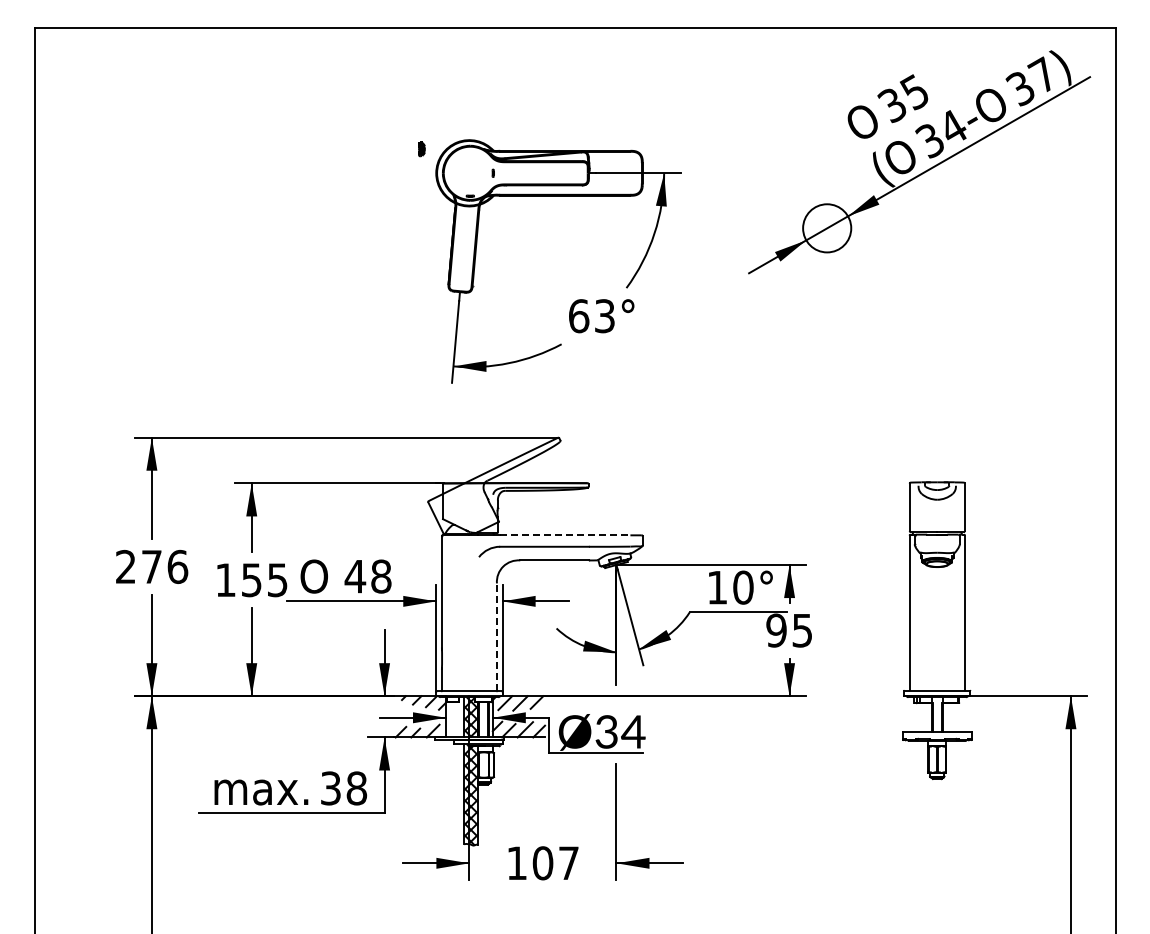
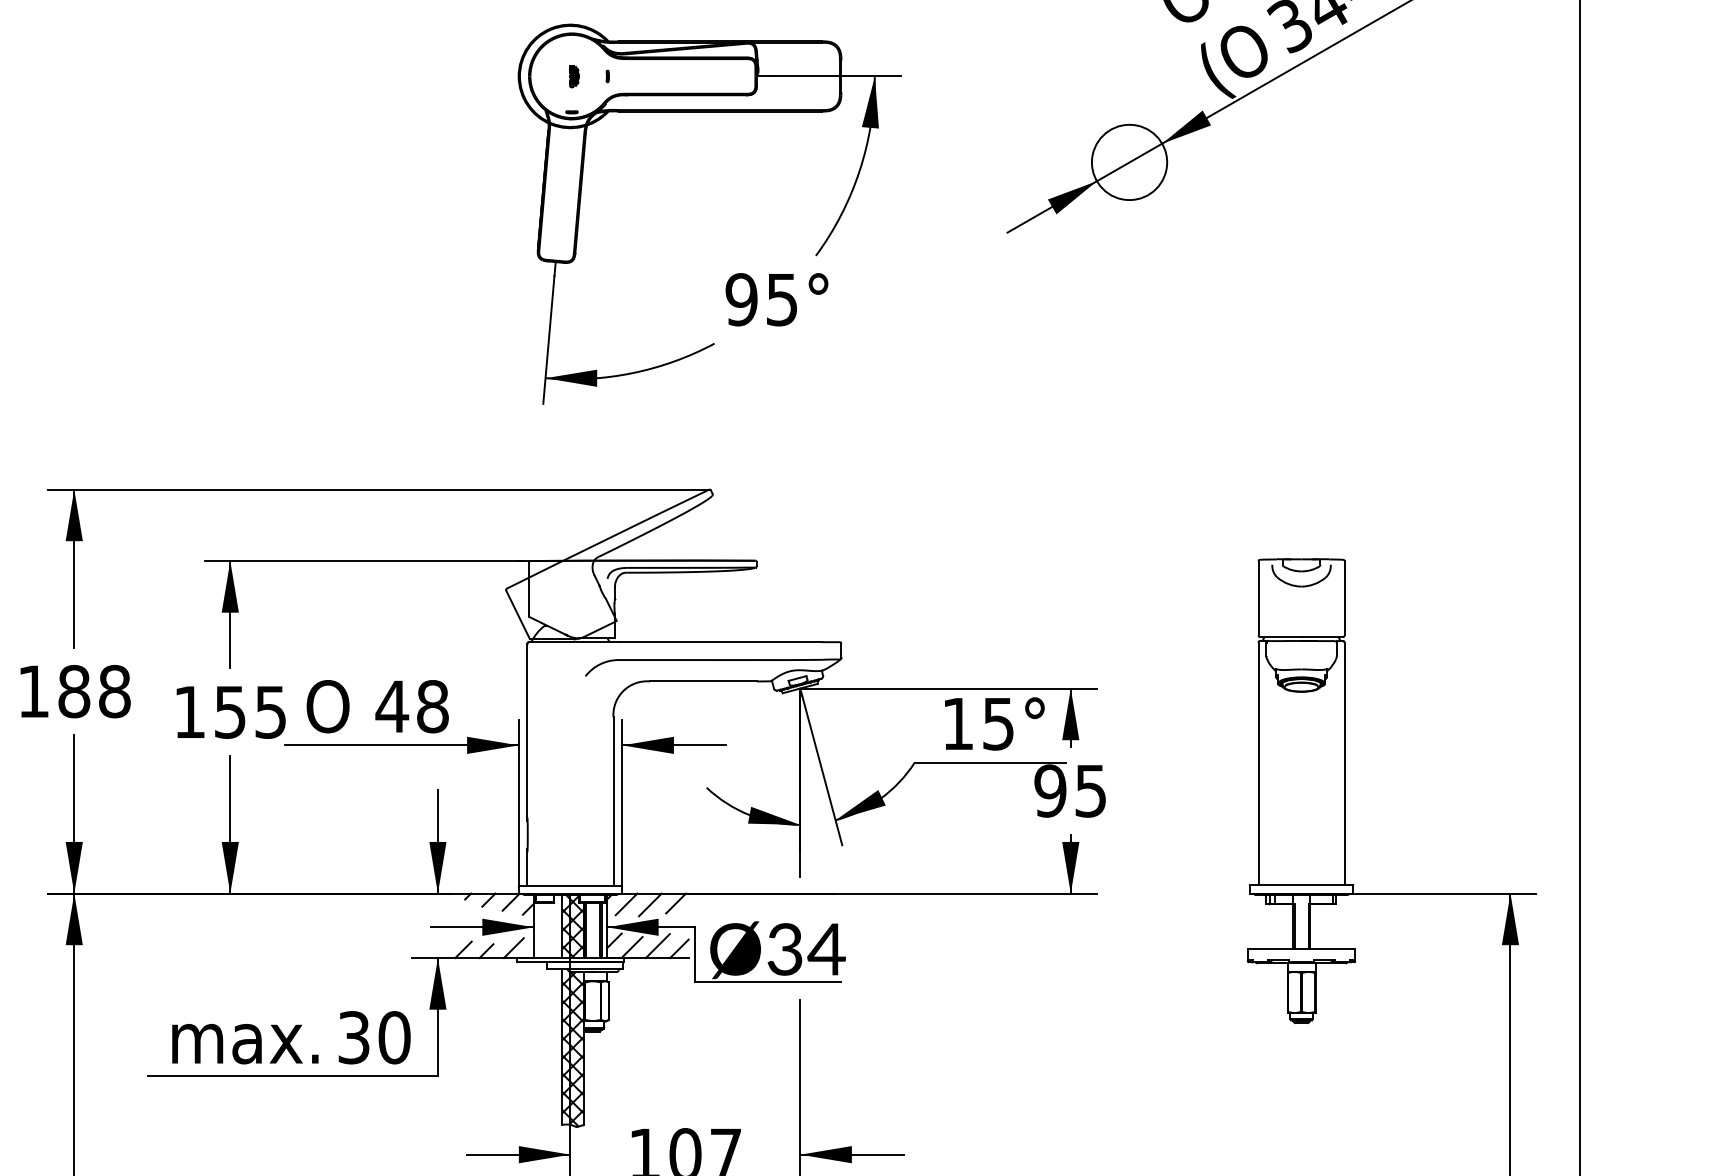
part: (421, 149) -> (573, 76), moved
text: (591, 316) -> (761, 300), 63° -> 95°
line: (565, 535) -> (720, 642), dashed -> solid
text: (152, 566) -> (75, 690), 276 -> 188
text: (743, 587) -> (998, 723), 10° -> 15°
line: (496, 637) -> (612, 801), dashed -> solid
text: (356, 788) -> (394, 1037), 38 -> 30

